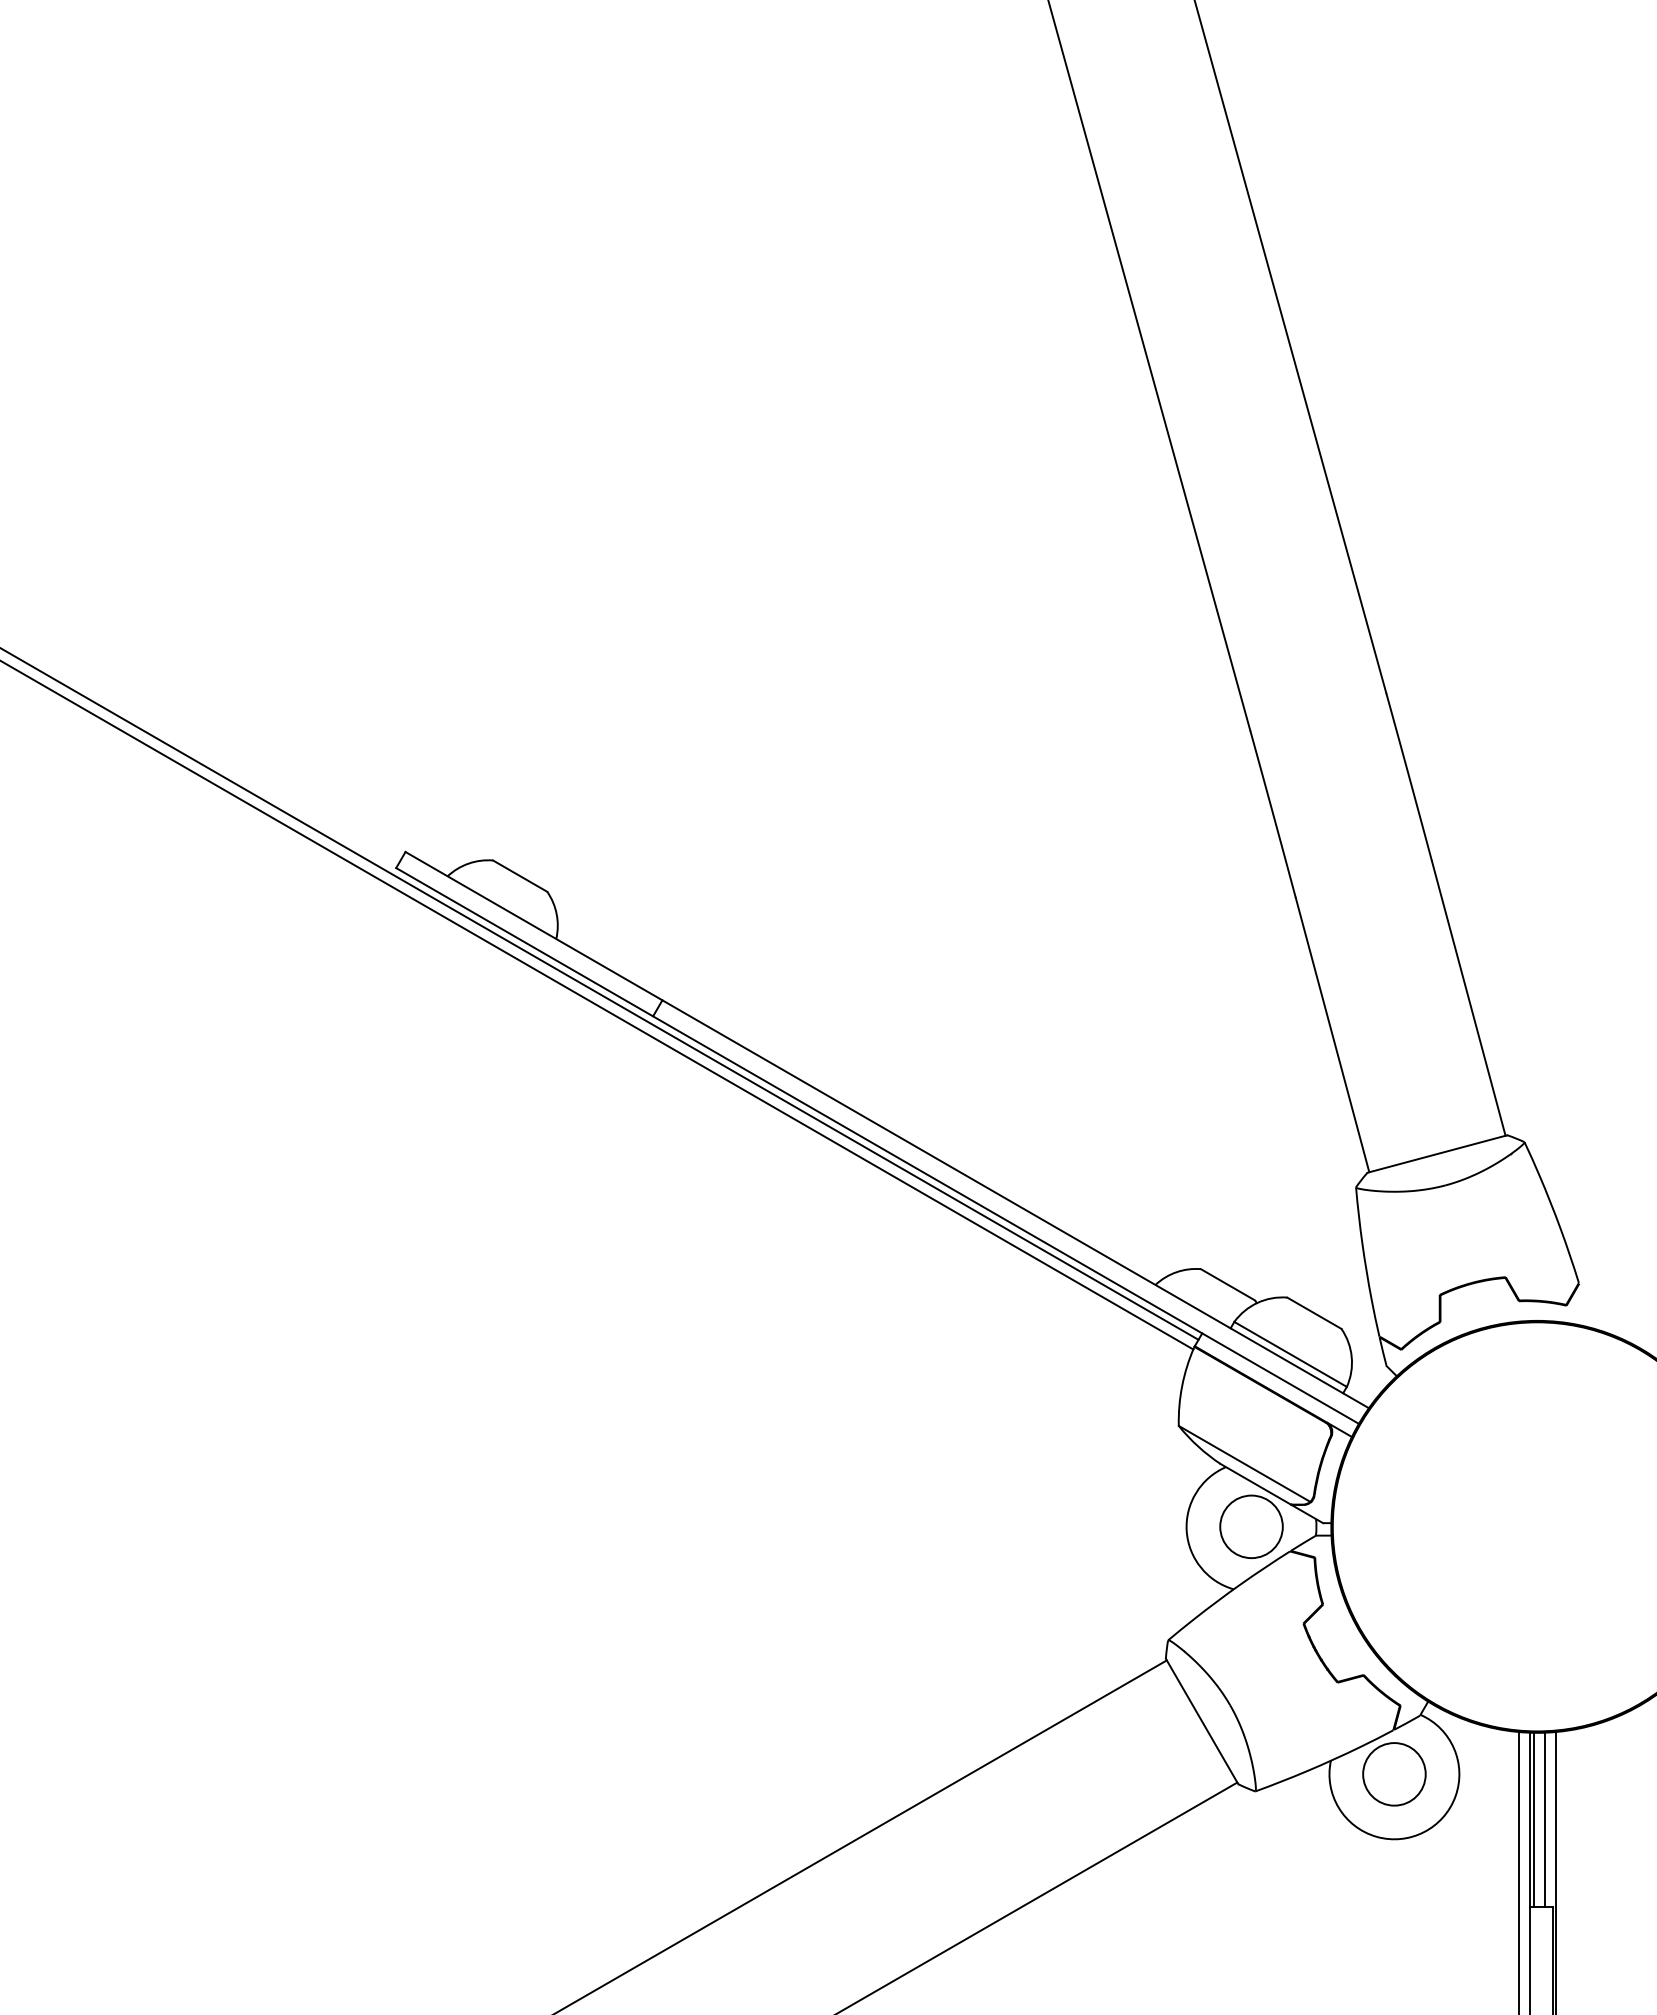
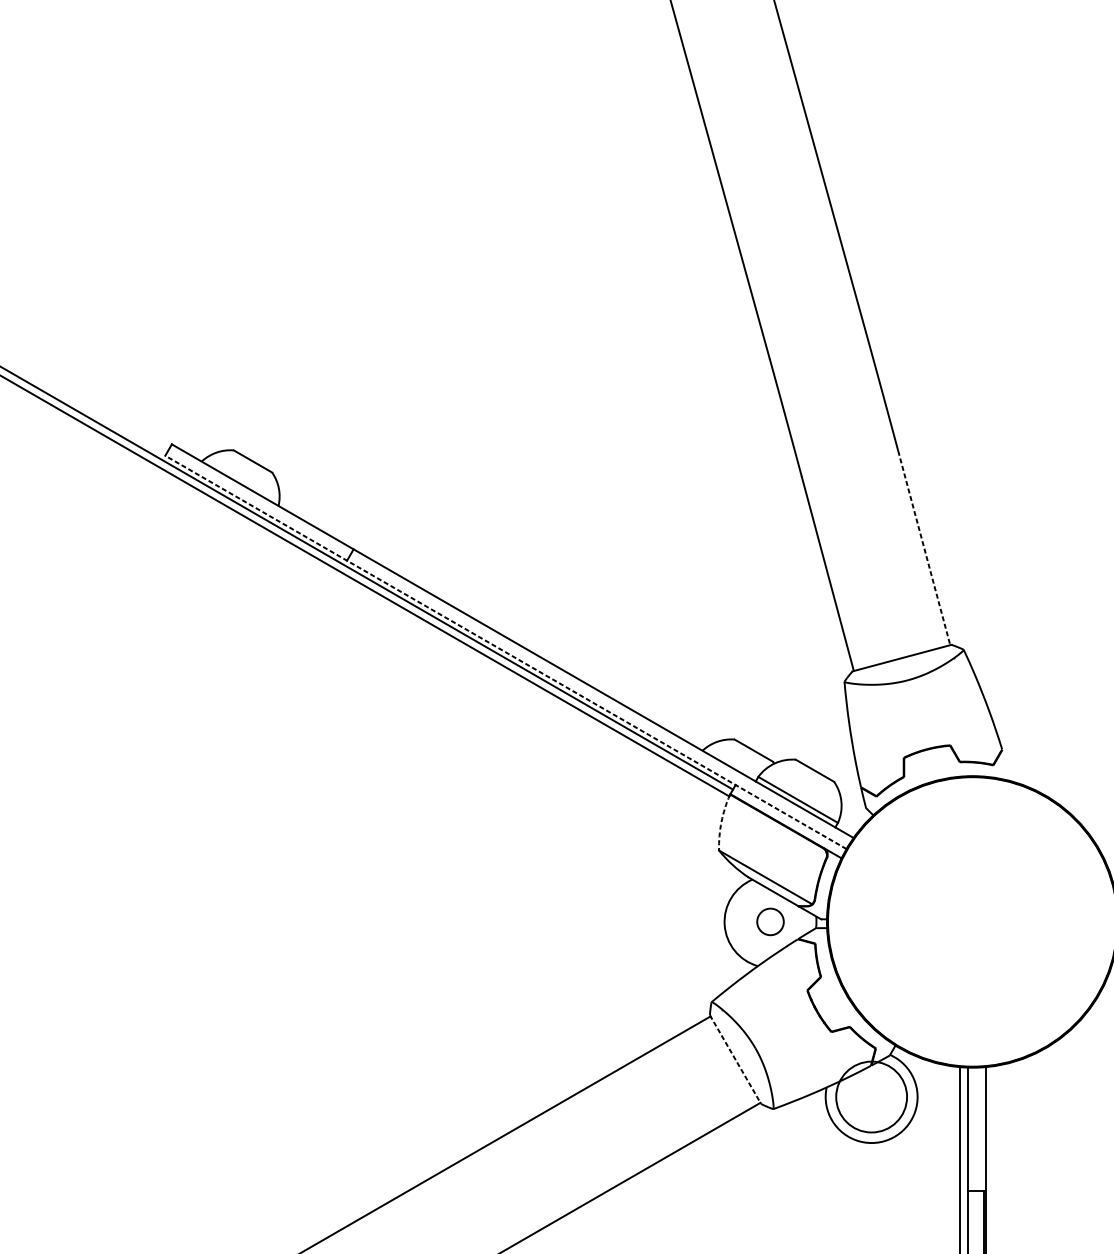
line: (1468, 999) -> (924, 548), solid -> dashed
line: (877, 1145) -> (505, 652), solid -> dashed
arc: (1182, 1385) -> (721, 821), solid -> dashed
circle: (1251, 1526) -> (770, 921), size x0.6
line: (1202, 1721) -> (735, 1059), solid -> dashed
circle: (1394, 1774) -> (871, 1097), size x1.6
line: (1533, 1819) -> (970, 1129), removed
line: (1544, 1819) -> (977, 1129), removed

